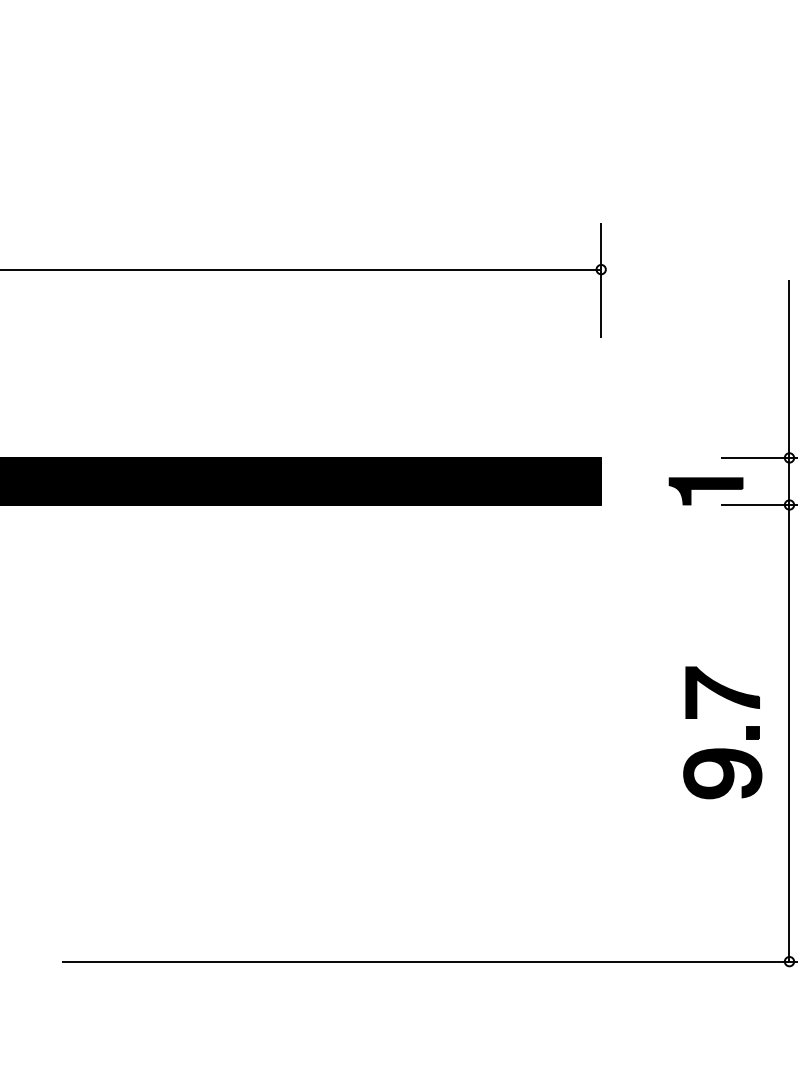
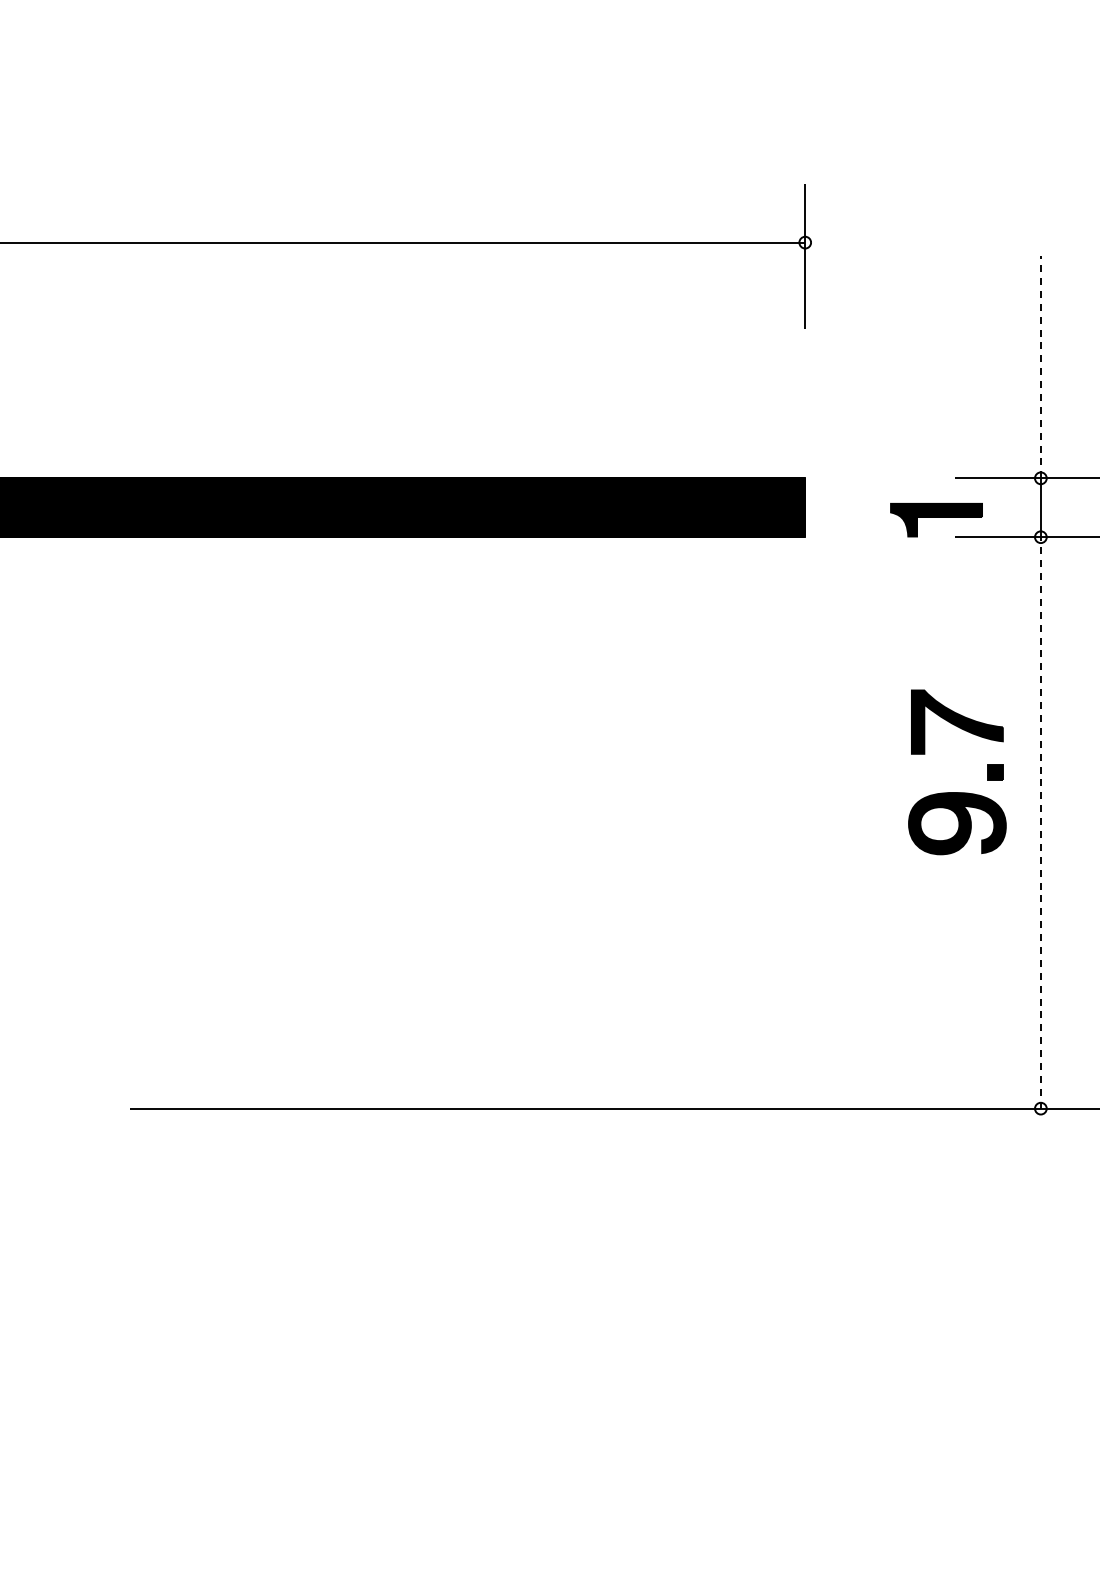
line: (789, 368) -> (1040, 366), solid -> dashed
line: (789, 732) -> (1040, 822), solid -> dashed
part: (722, 748) -> (957, 792), moved

